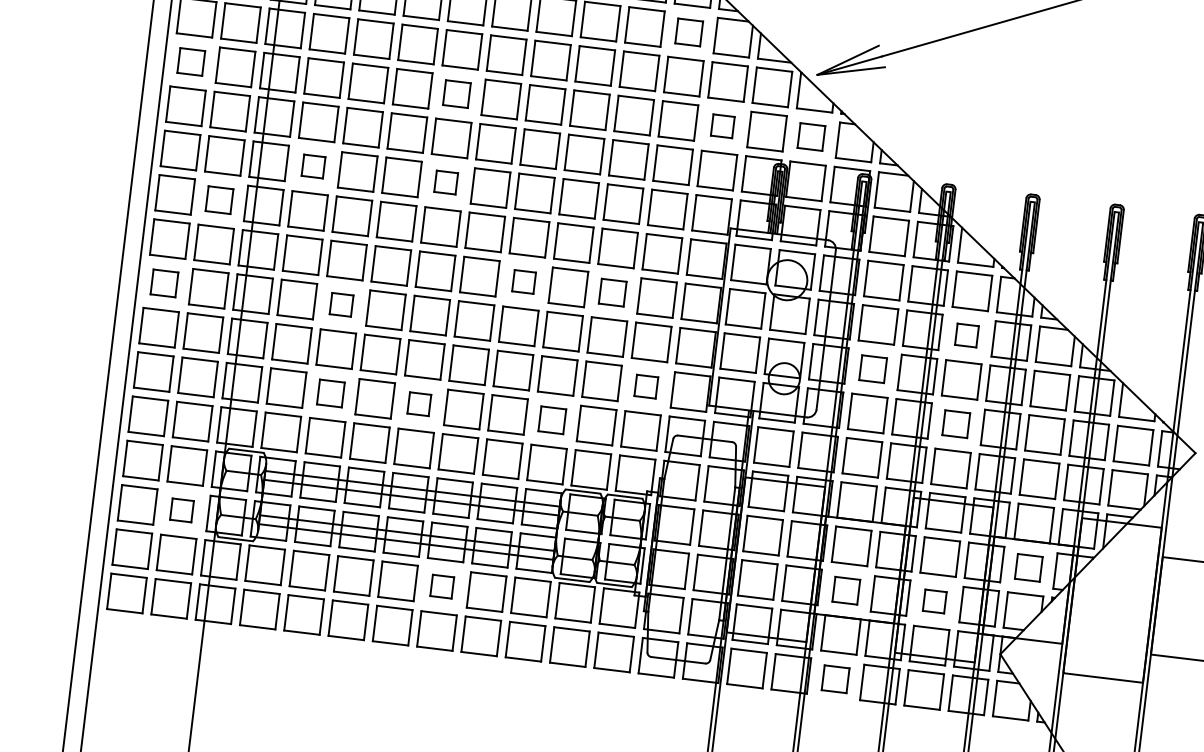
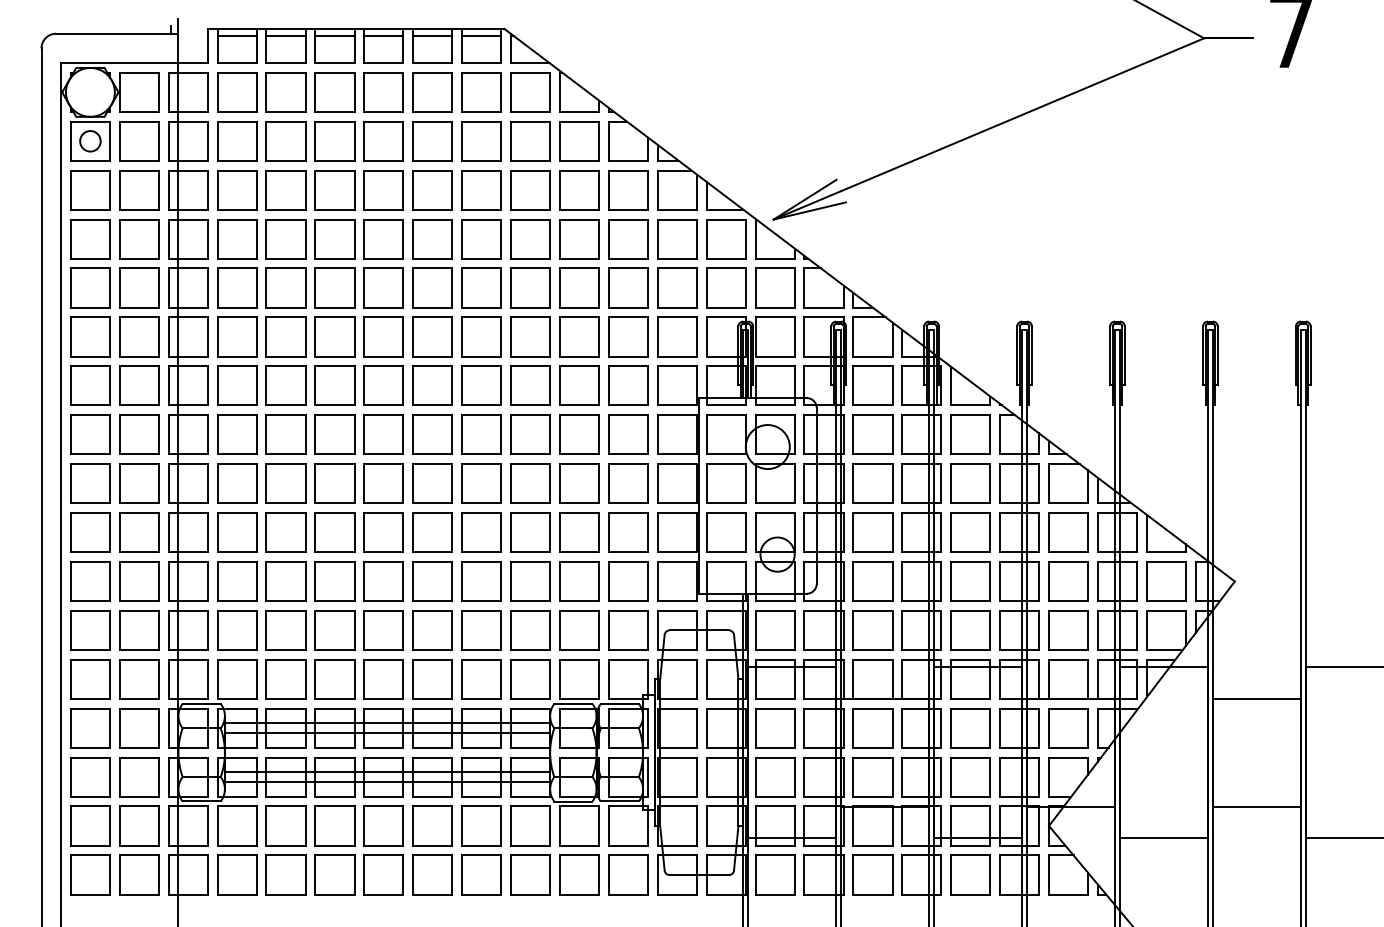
part: (689, 32) -> (628, 190), size x1.43
part: (191, 61) -> (90, 287), size x1.43
part: (456, 93) -> (383, 287), size x1.43
part: (722, 125) -> (677, 287), size x1.67
part: (811, 136) -> (775, 287), size x1.43
part: (313, 166) -> (237, 385), size x1.67
part: (446, 182) -> (383, 385), size x1.67
part: (219, 200) -> (139, 434), size x1.43
part: (524, 281) -> (481, 483), size x1.67
part: (164, 283) -> (90, 532), size x1.43
part: (612, 292) -> (579, 483), size x1.43
part: (341, 304) -> (285, 532), size x1.67
part: (966, 335) -> (970, 483), size x1.67
part: (872, 369) -> (872, 532), size x1.43
part: (646, 386) -> (628, 581), size x1.67
part: (330, 393) -> (285, 630), size x1.43
part: (419, 404) -> (383, 630), size x1.67
part: (552, 420) -> (530, 630), size x1.43
part: (956, 424) -> (970, 581), size x1.43
part: (182, 510) -> (139, 777), size x1.67
part: (1028, 568) -> (1068, 728), size x1.43
part: (442, 586) -> (432, 825), size x1.67
part: (845, 590) -> (872, 777), size x1.43
part: (934, 601) -> (970, 777), size x1.67
part: (835, 678) -> (872, 874), size x1.43

